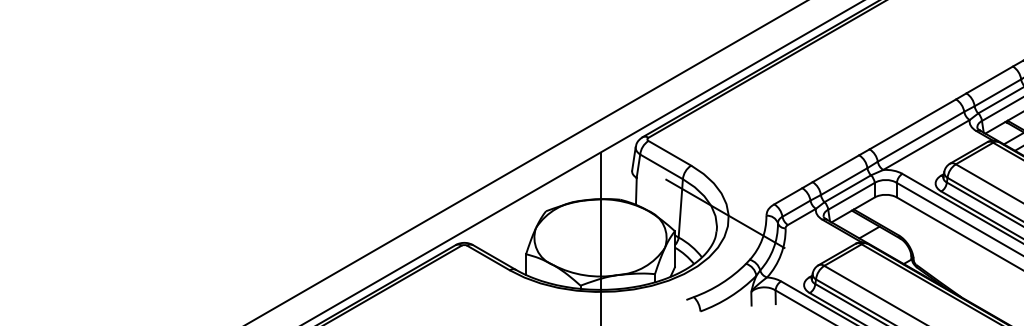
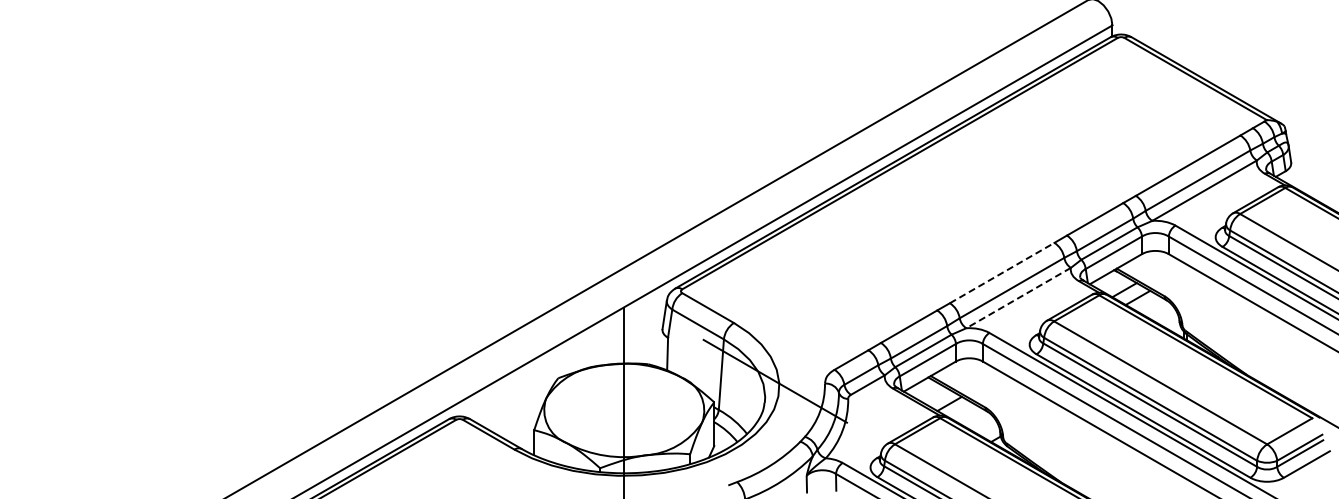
line: (913, 123) -> (1002, 272), solid -> dashed
line: (926, 145) -> (1018, 298), solid -> dashed

